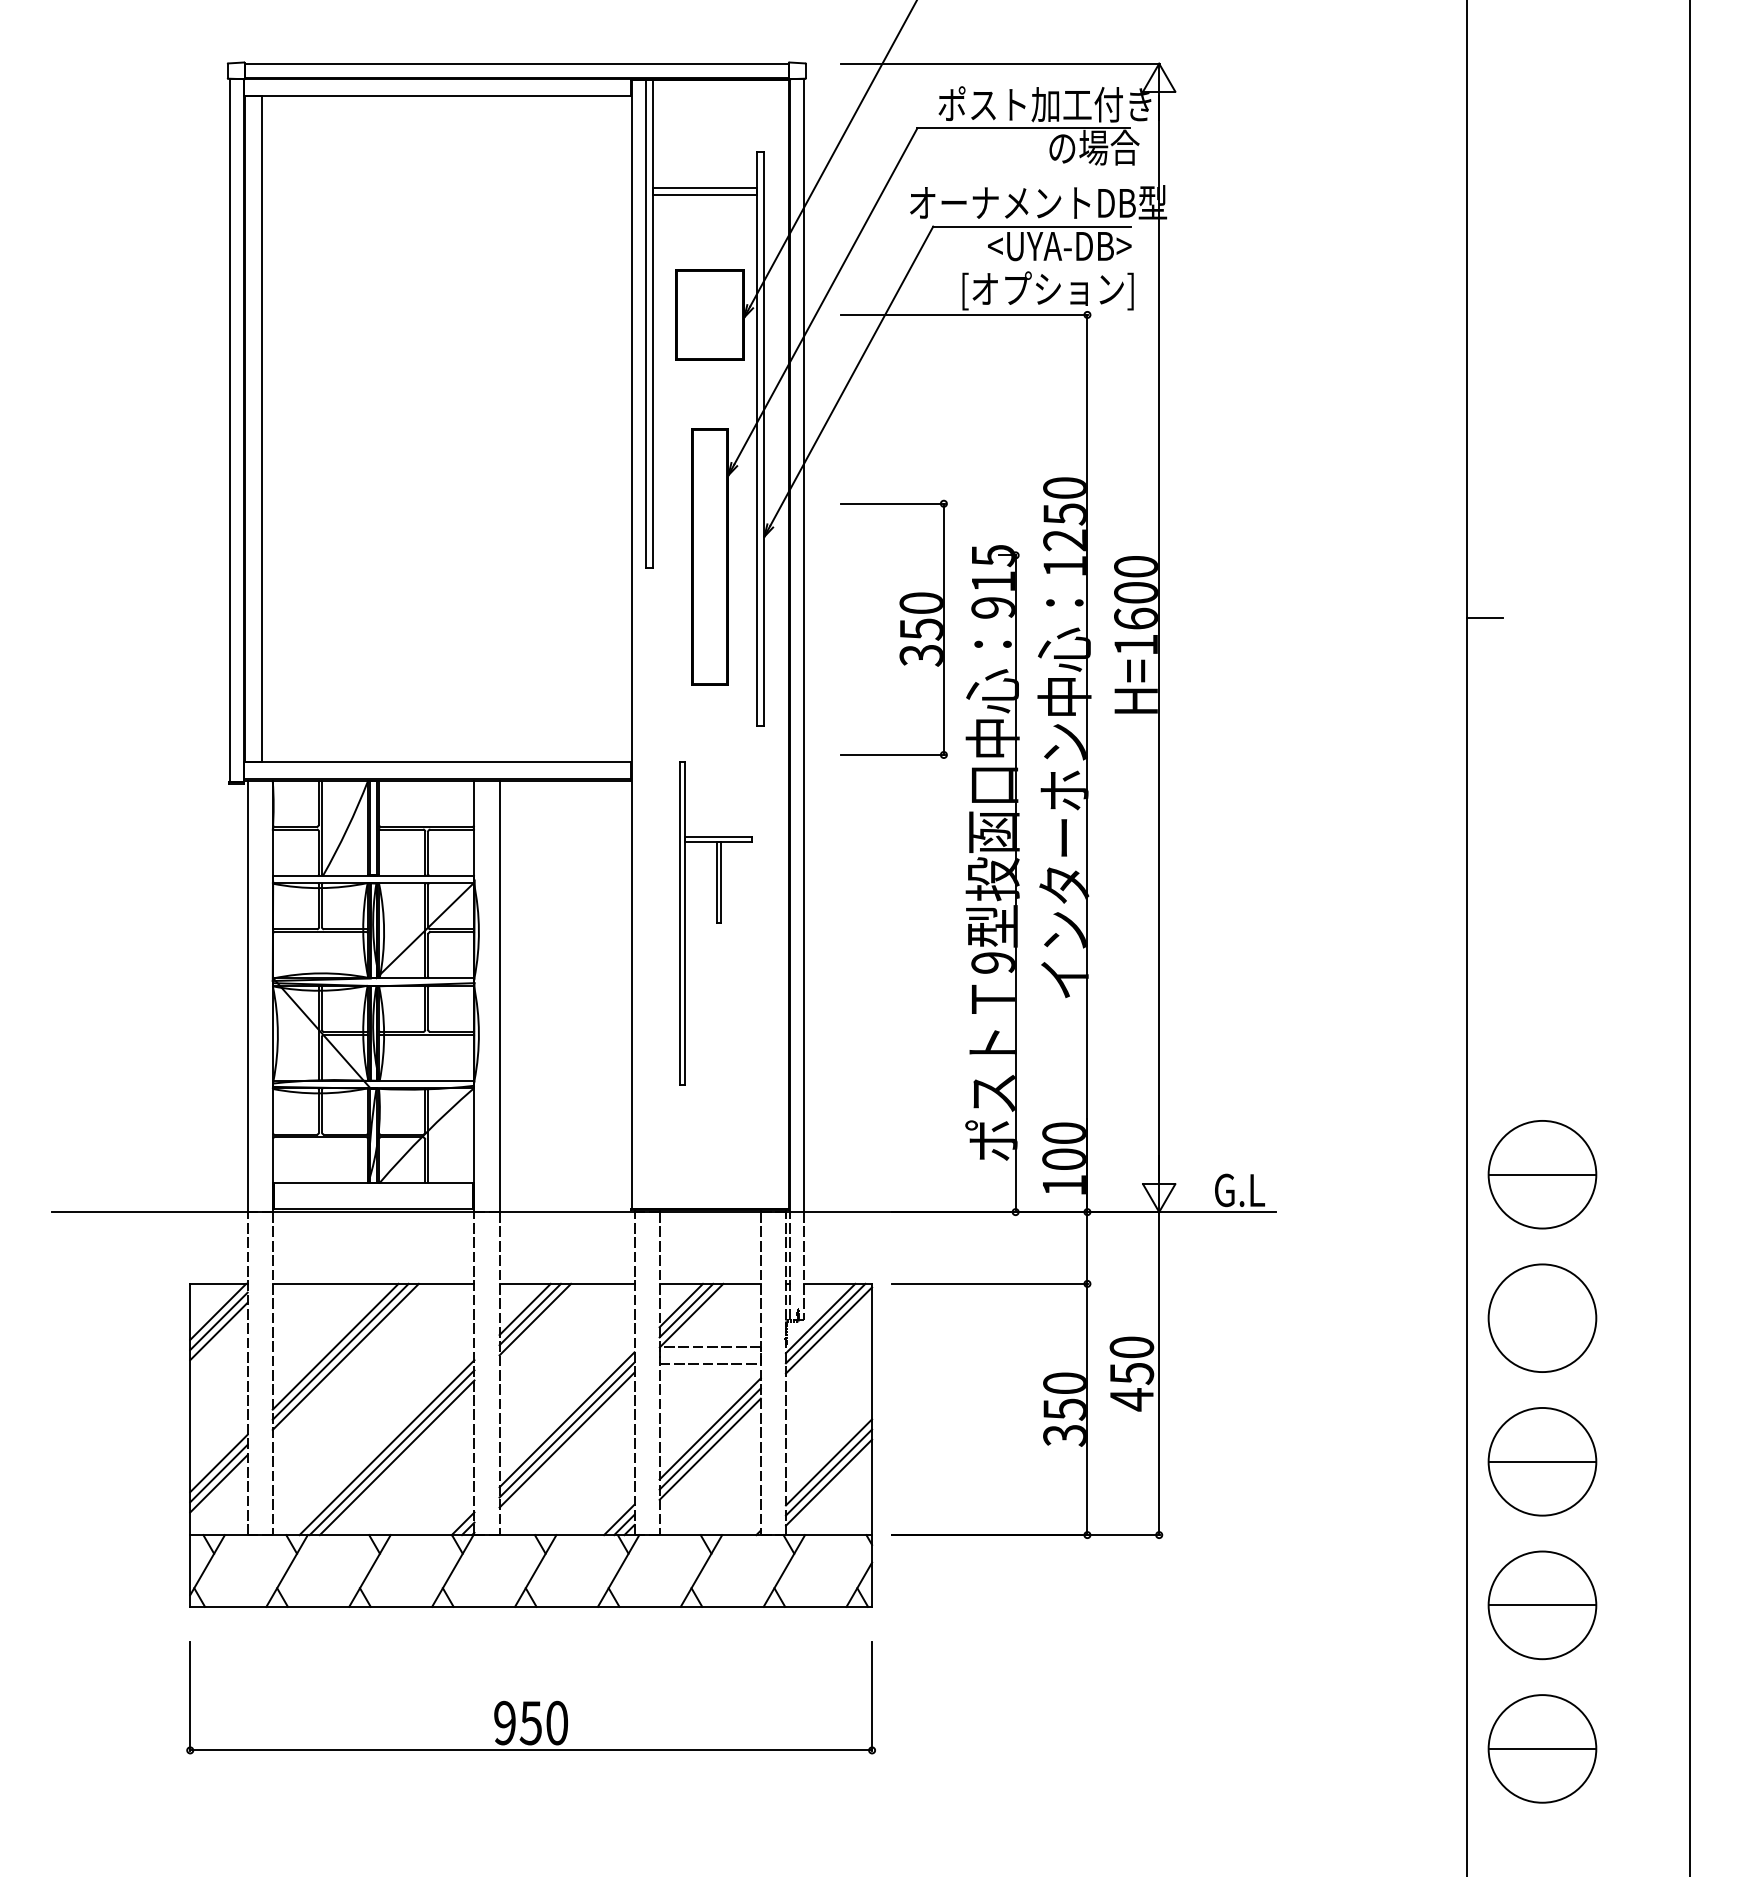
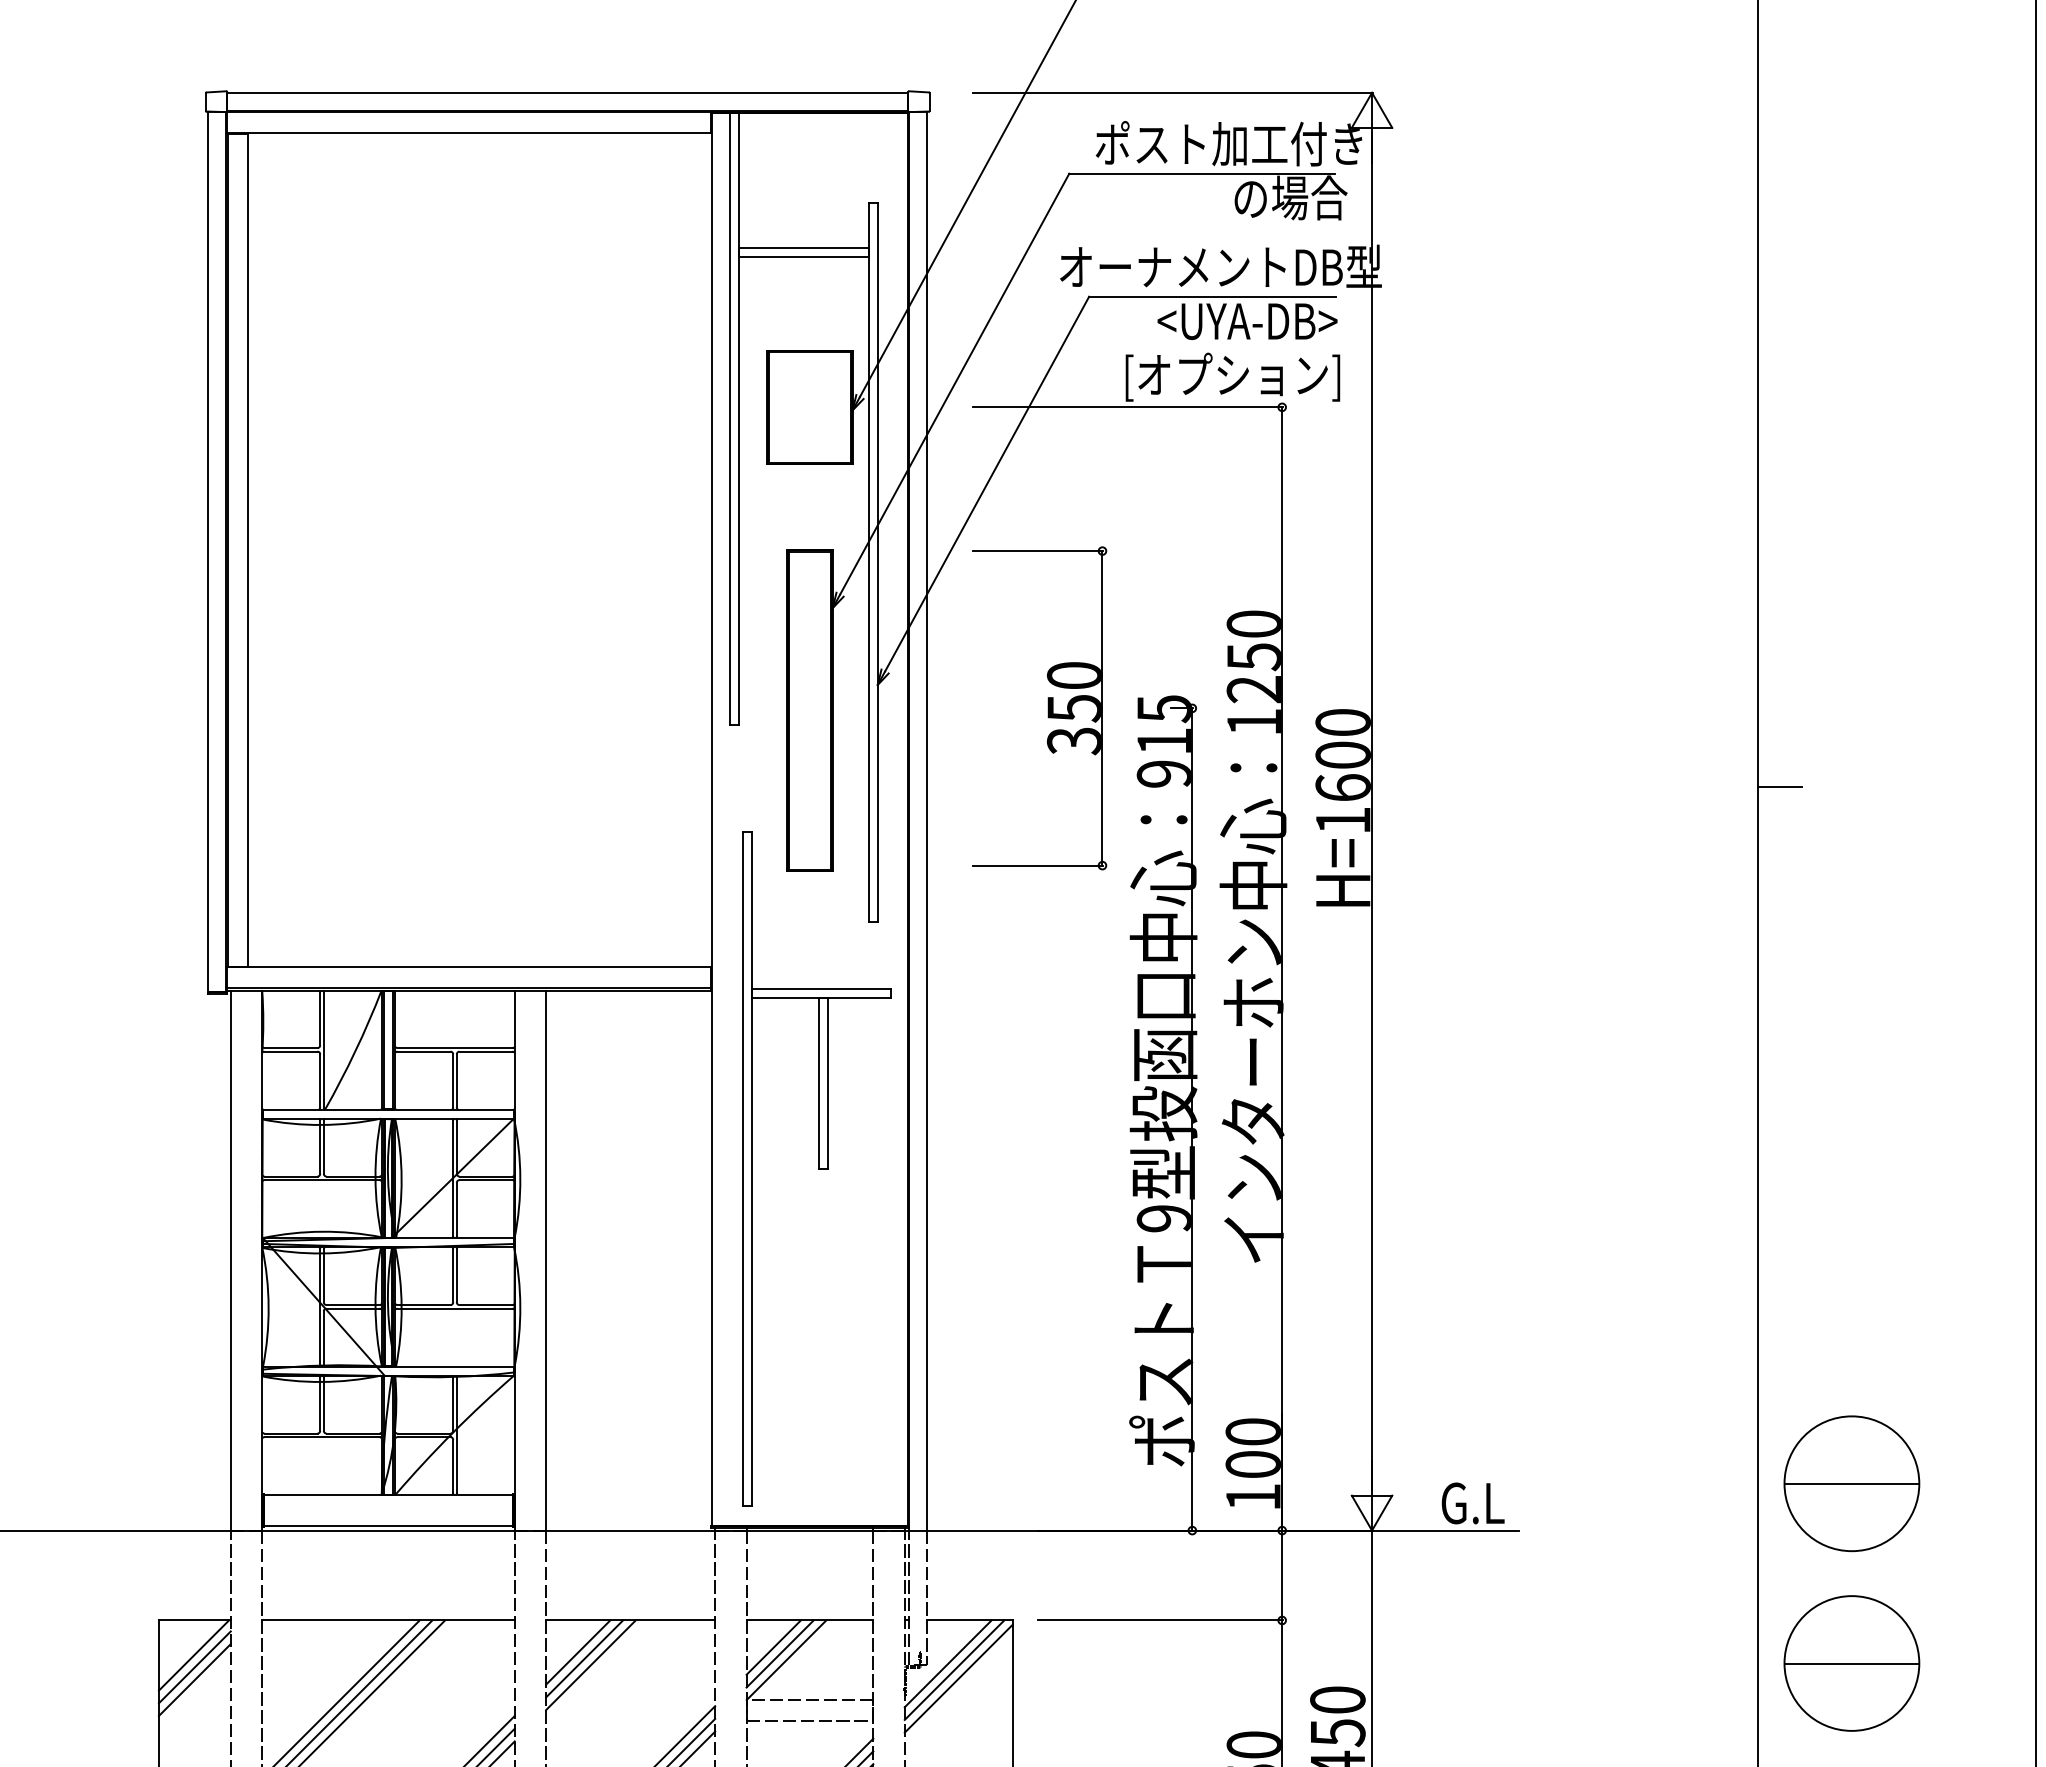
part: (900, 628) -> (1048, 707), moved
part: (715, 923) -> (816, 1169), size x1.67
line: (1542, 1318) -> (1851, 1663), added

